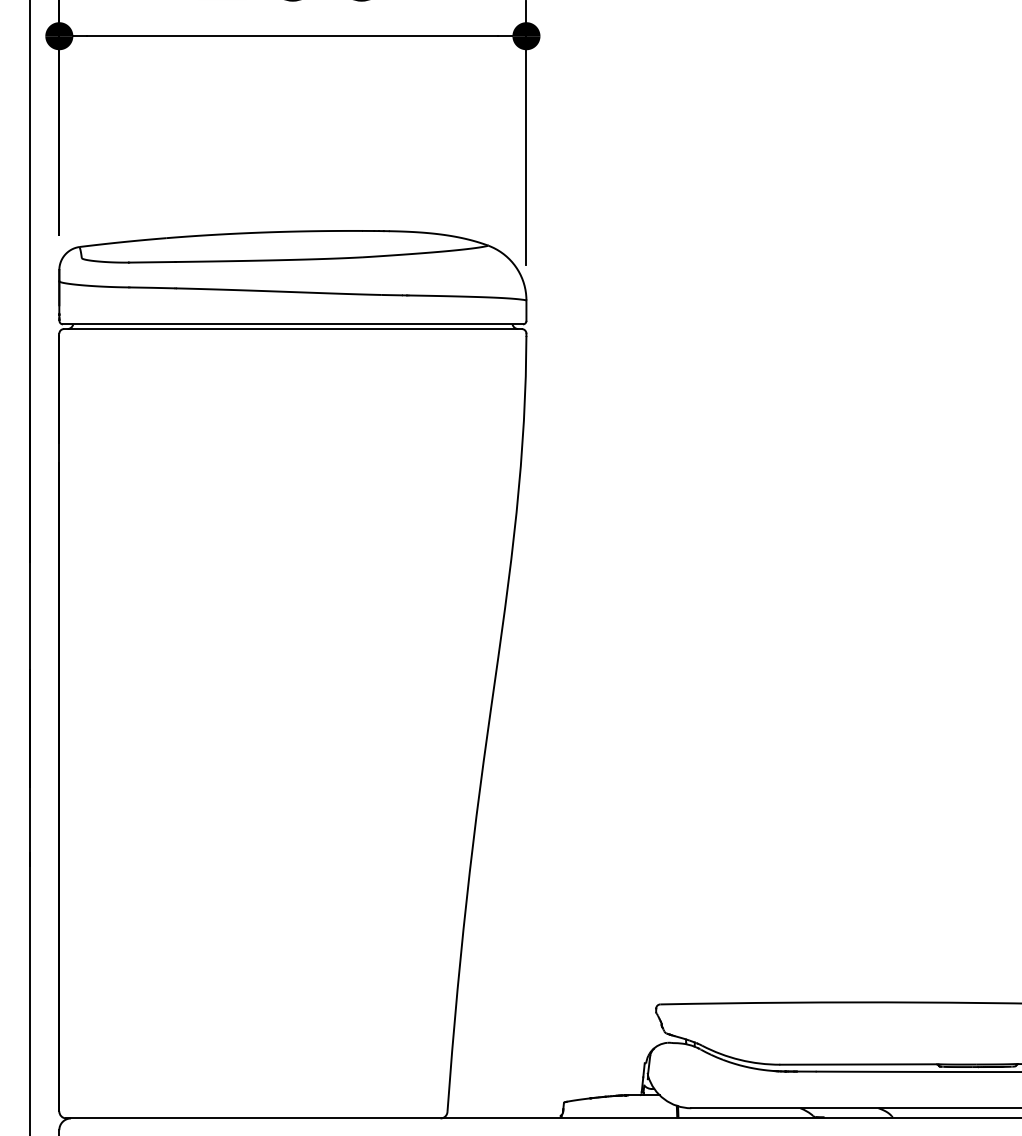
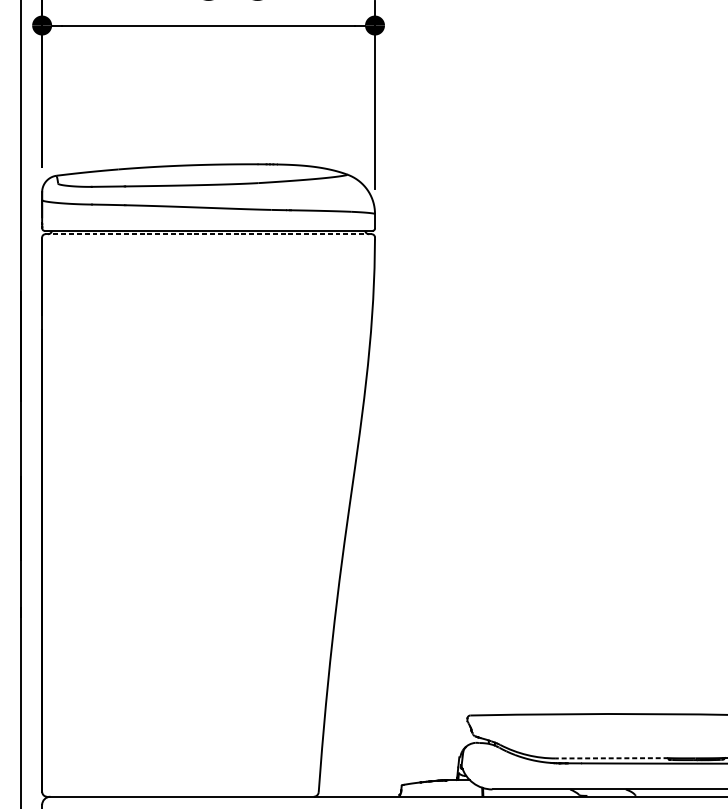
line: (292, 329) -> (208, 234), solid -> dashed
line: (858, 1064) -> (611, 758), solid -> dashed

